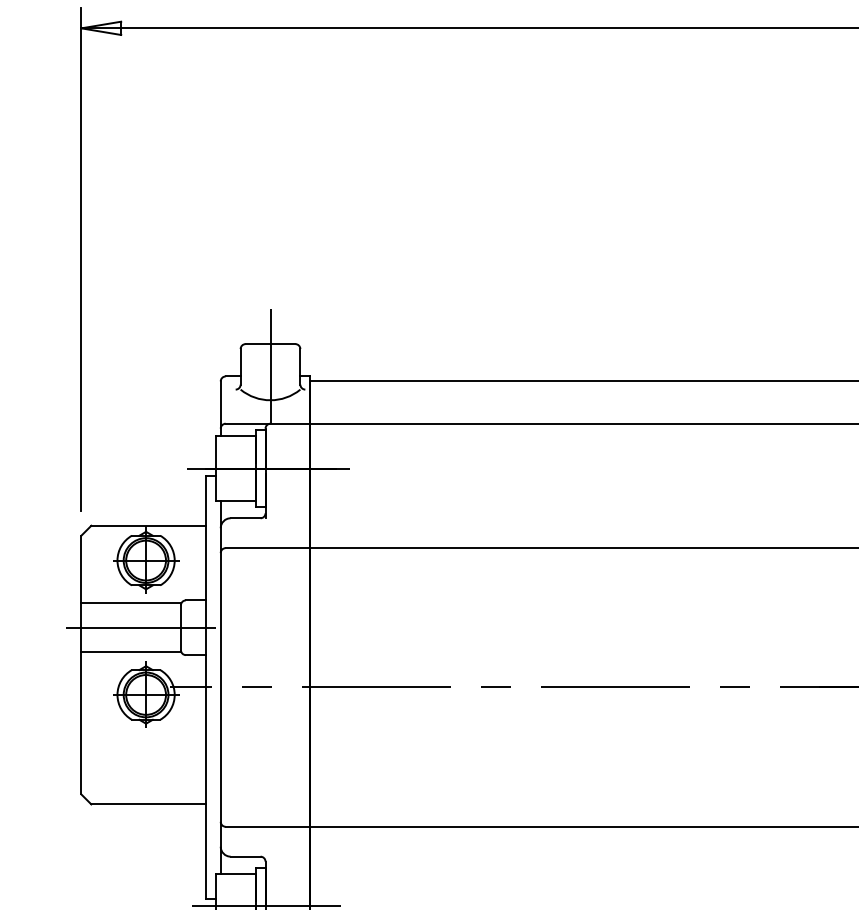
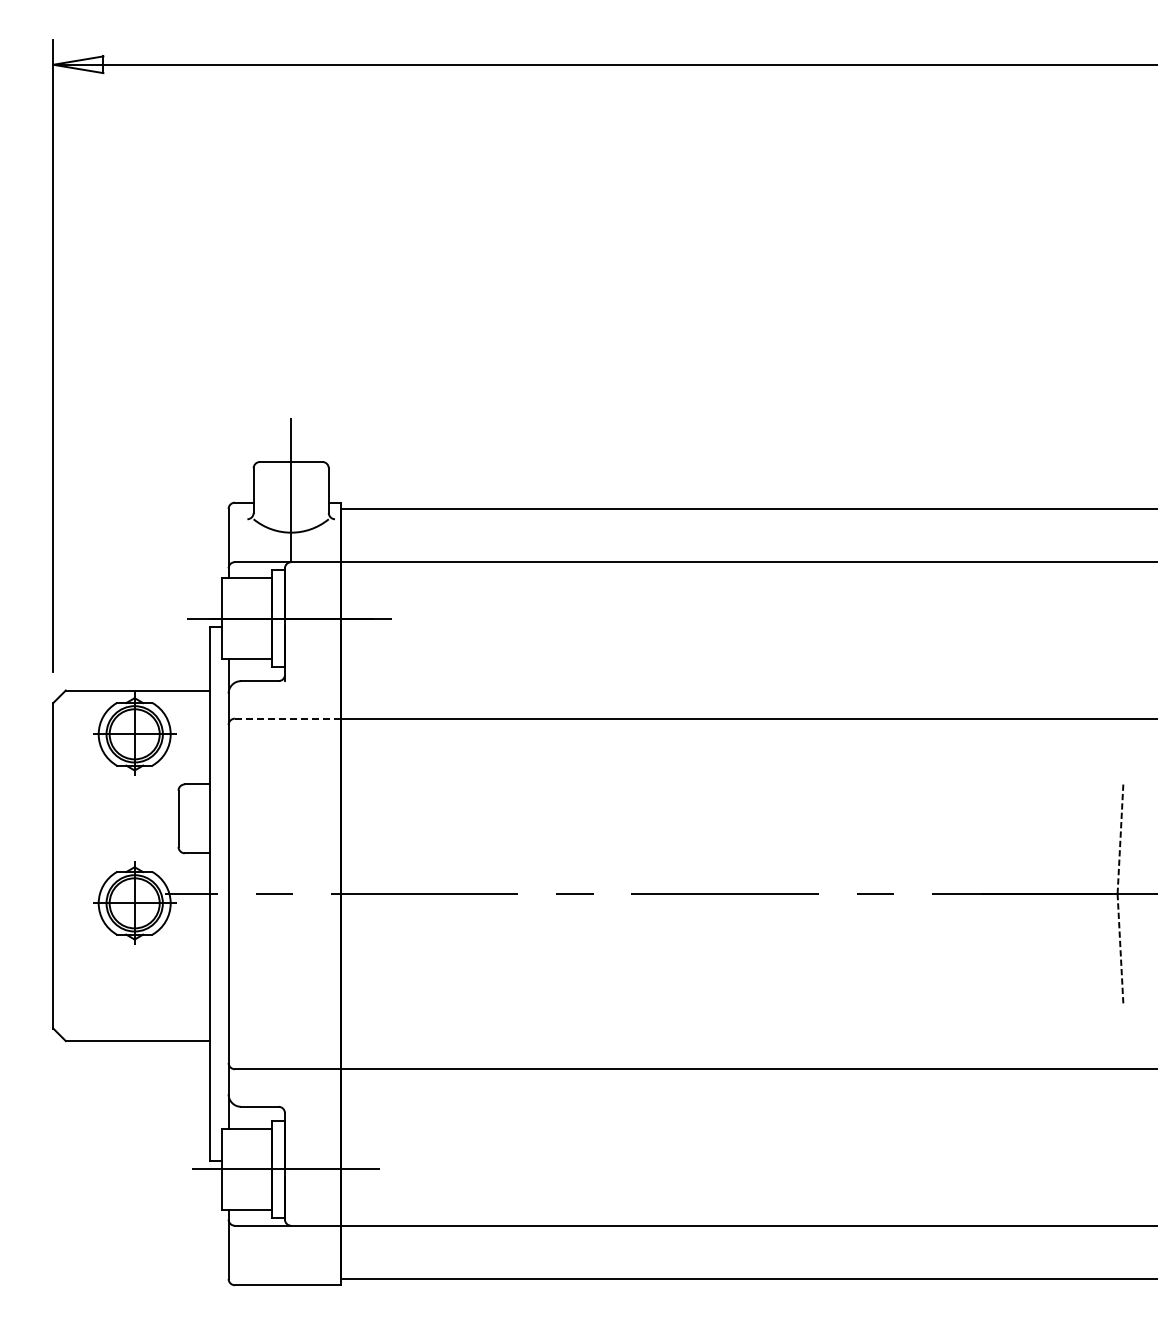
line: (268, 547) -> (288, 718), solid -> dashed
line: (131, 603) -> (116, 788), removed
line: (137, 627) -> (123, 818), removed
line: (131, 652) -> (116, 849), removed

